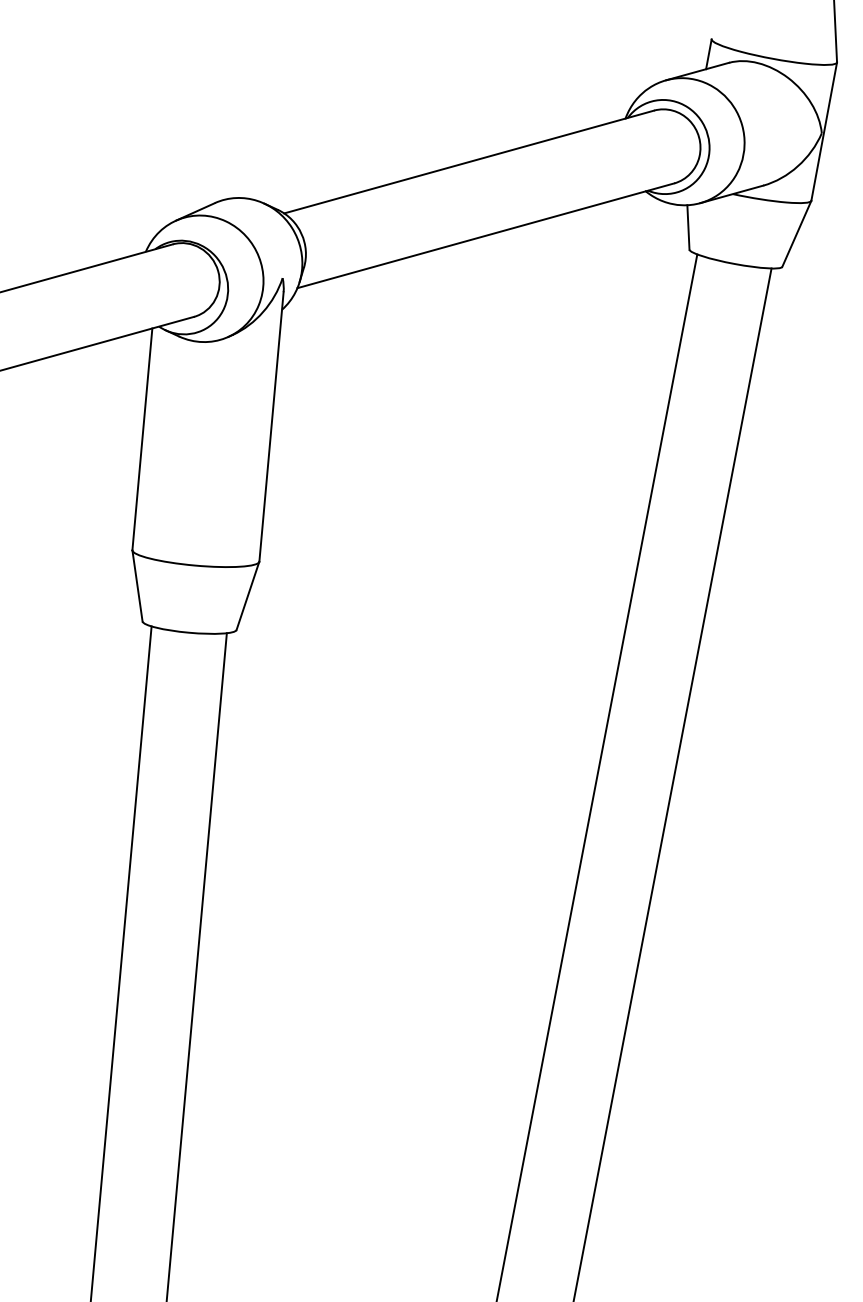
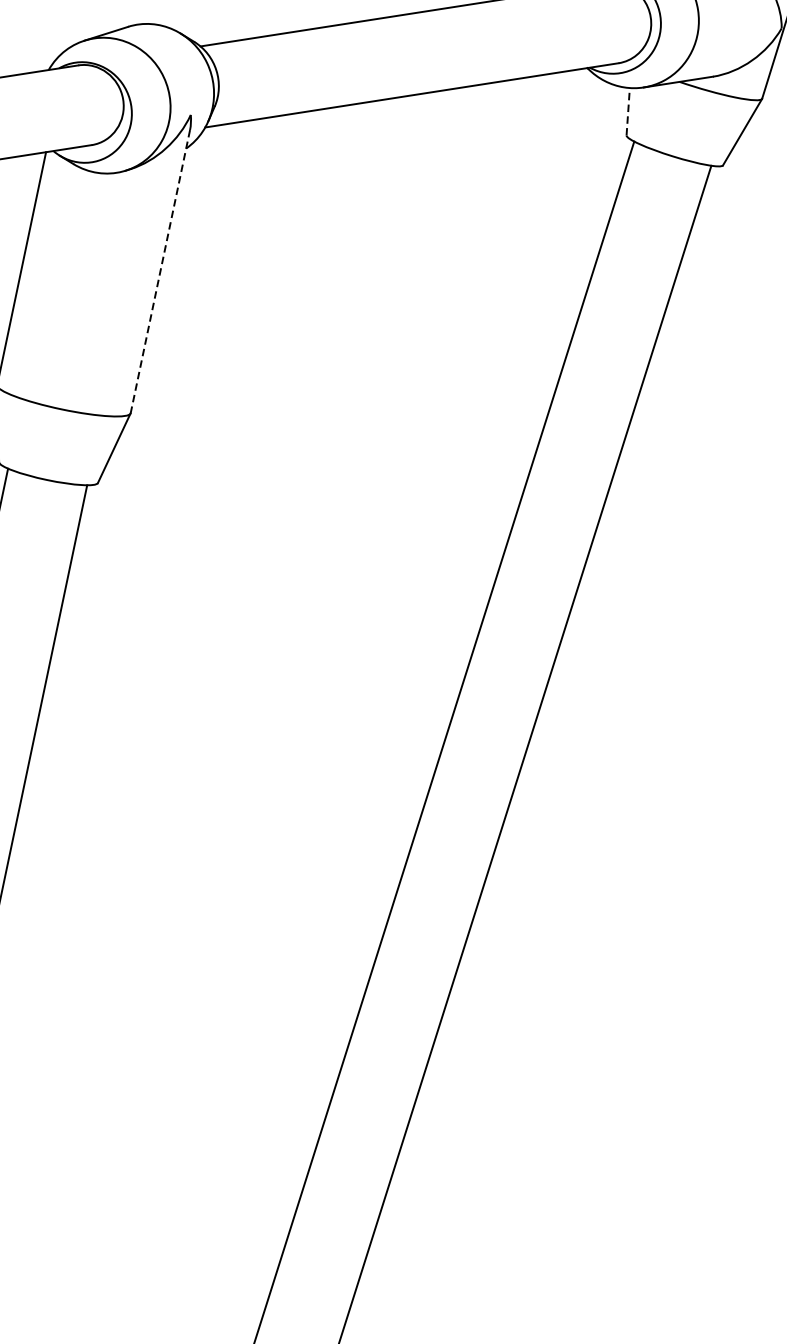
line: (688, 226) -> (628, 110), solid -> dashed
line: (271, 427) -> (160, 272), solid -> dashed

